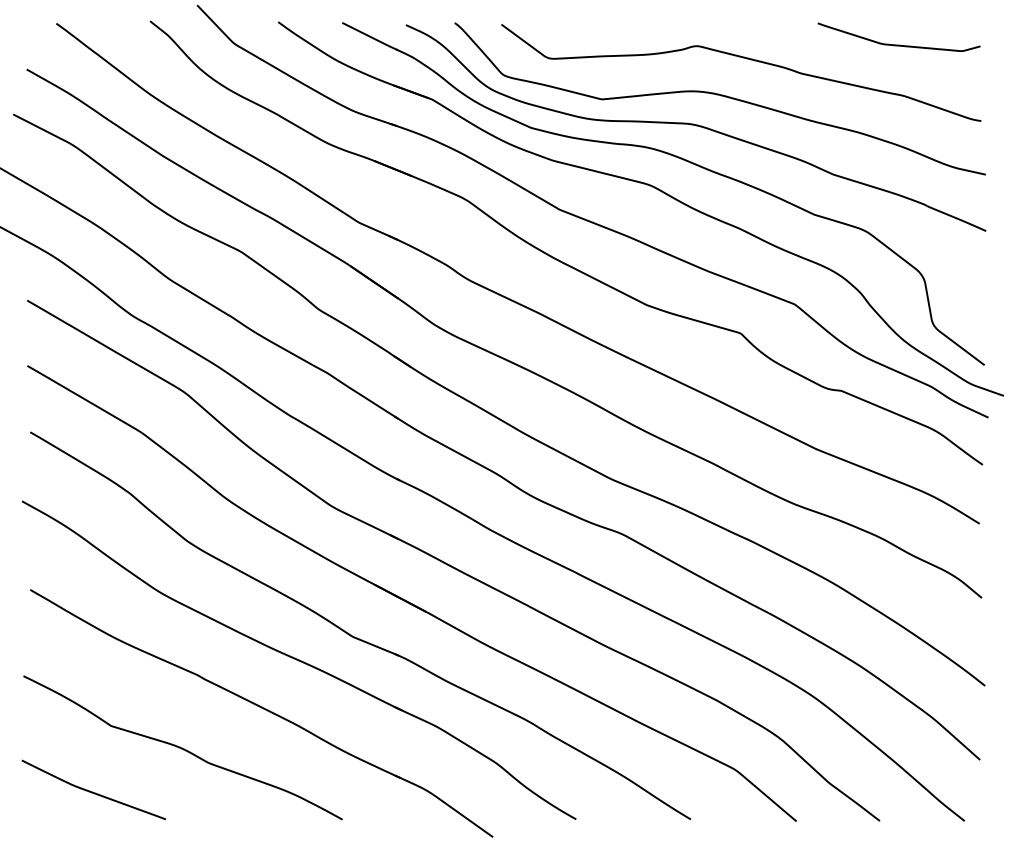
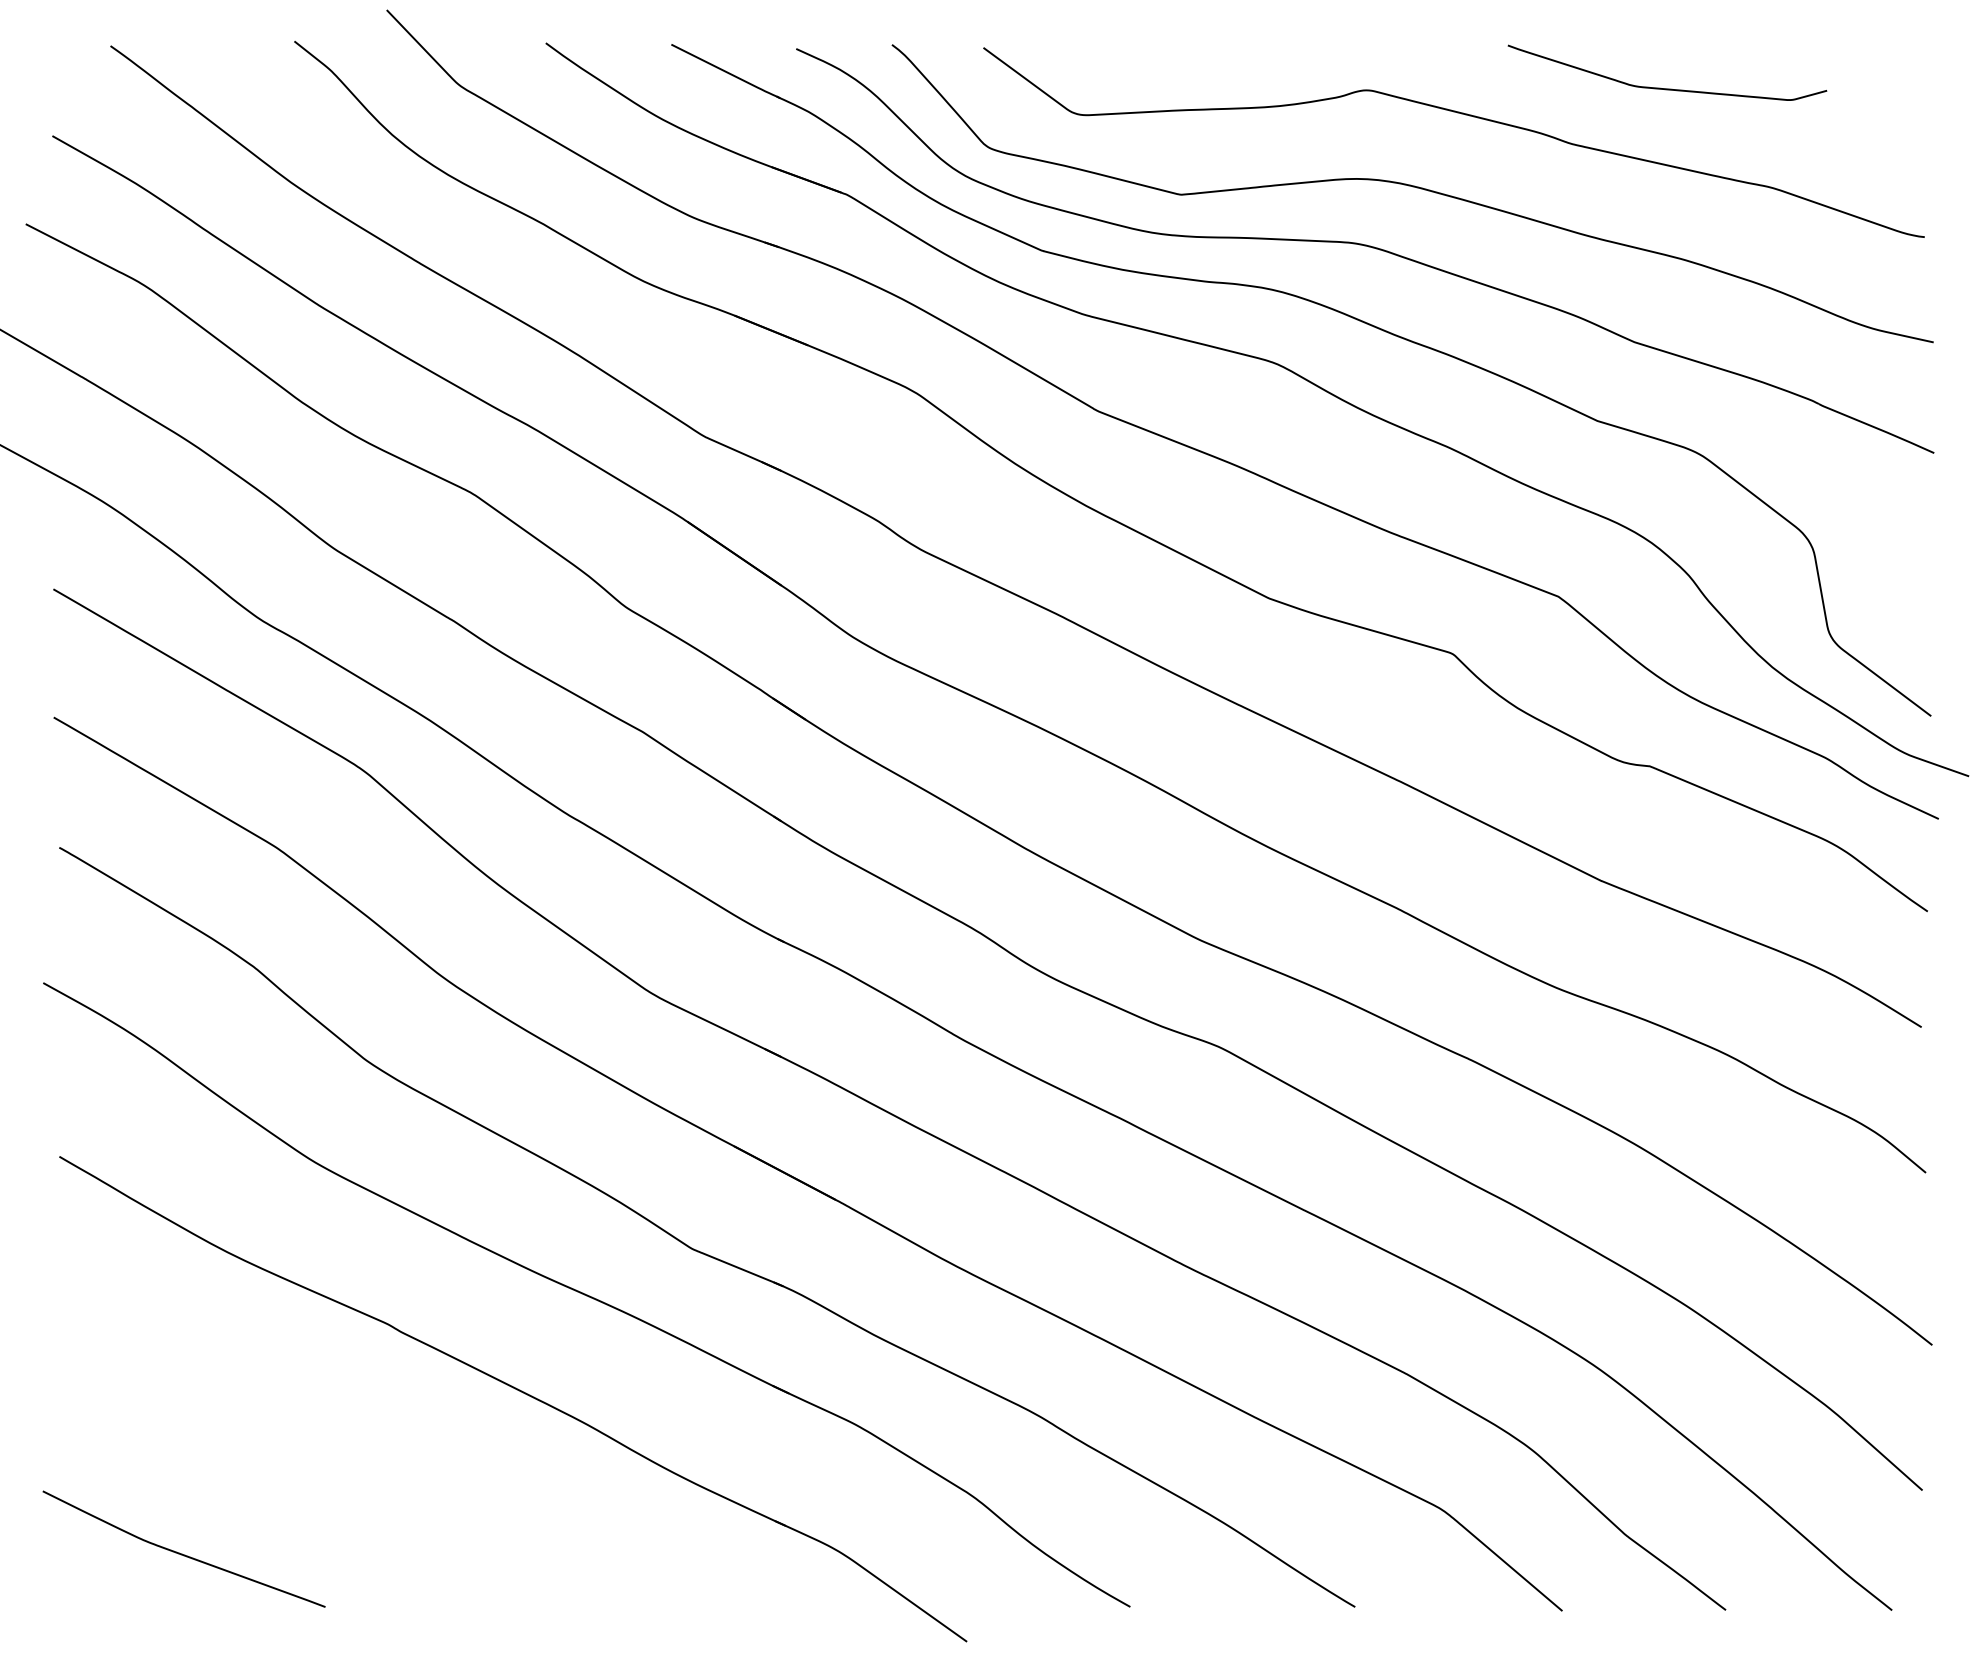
curve: (898, 44) -> (1666, 87), moved
curve: (182, 747) -> (357, 1465), removed

